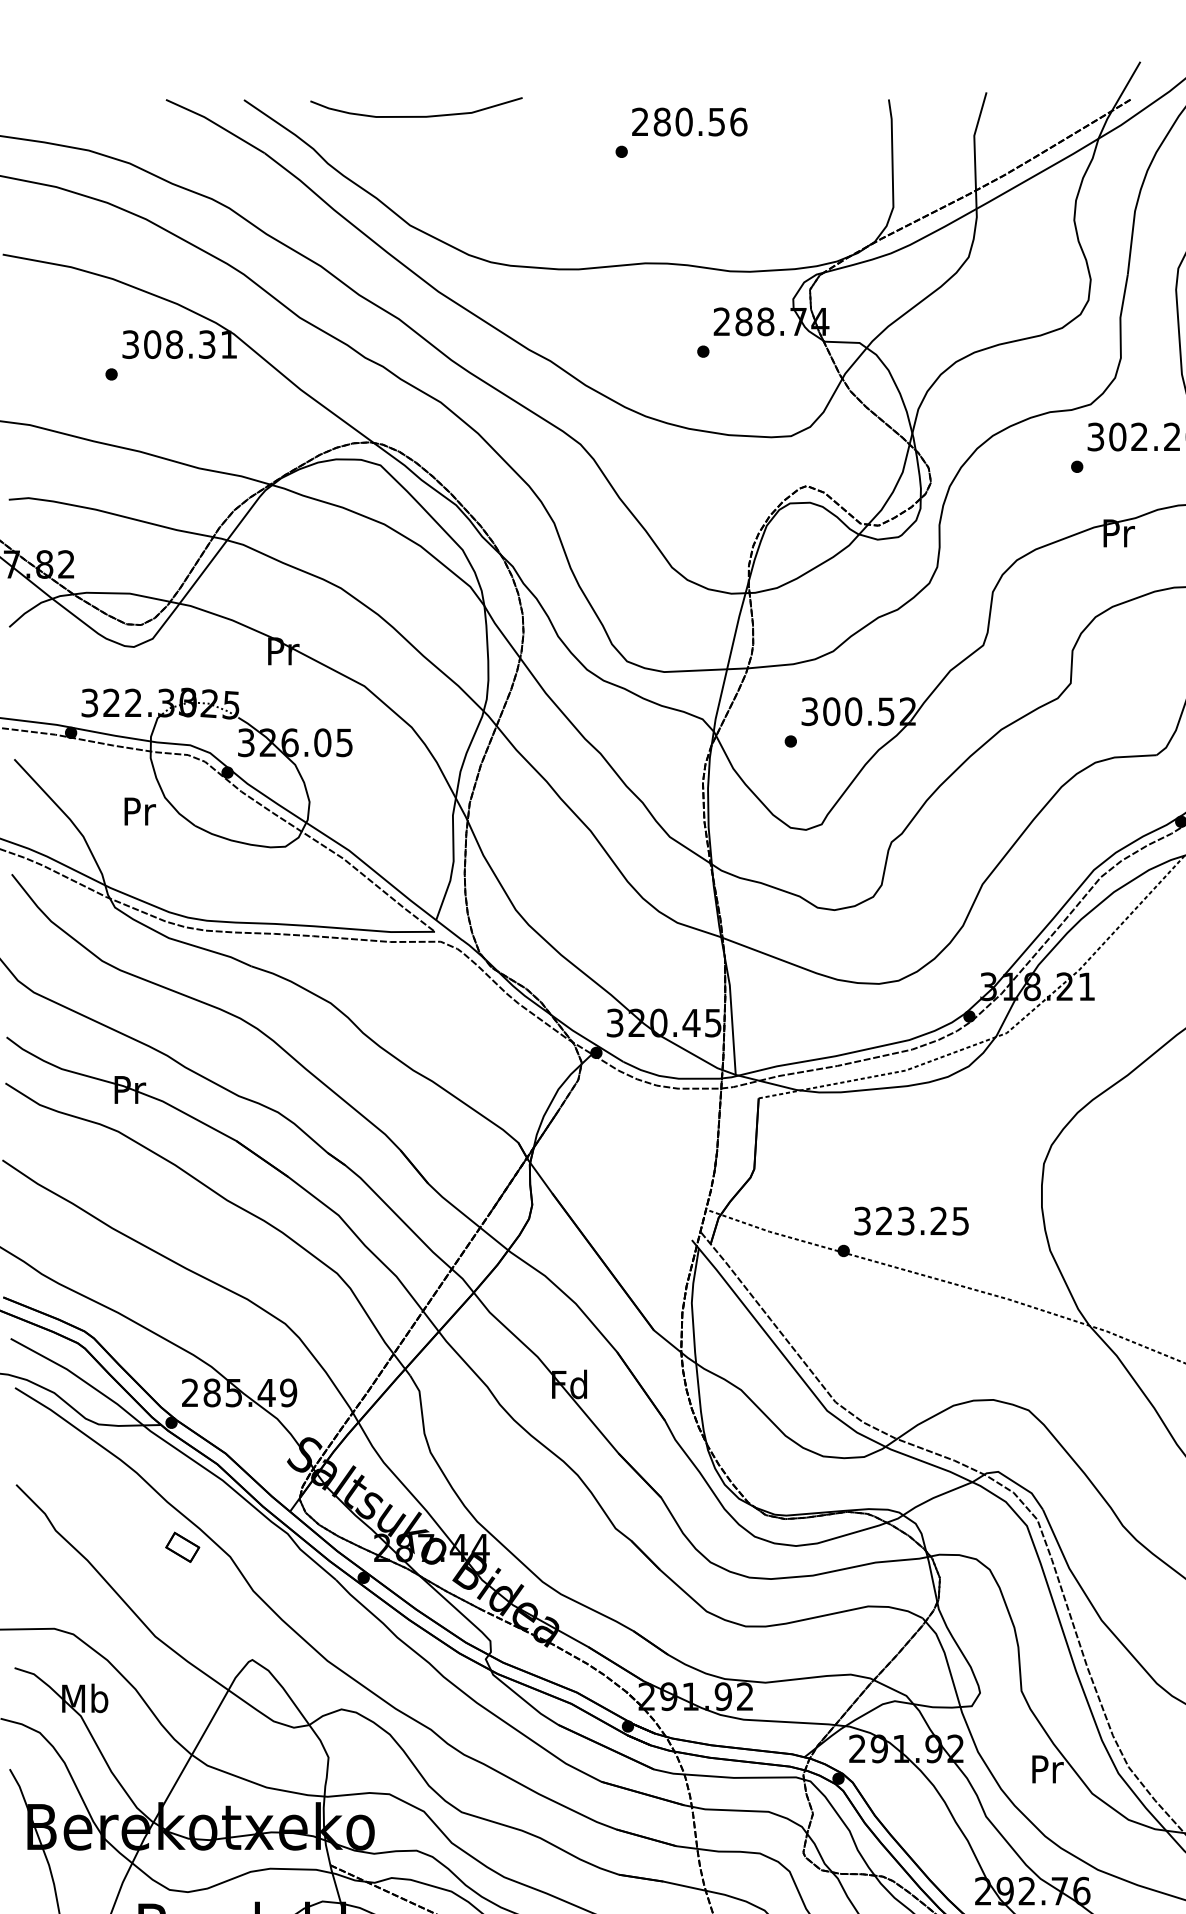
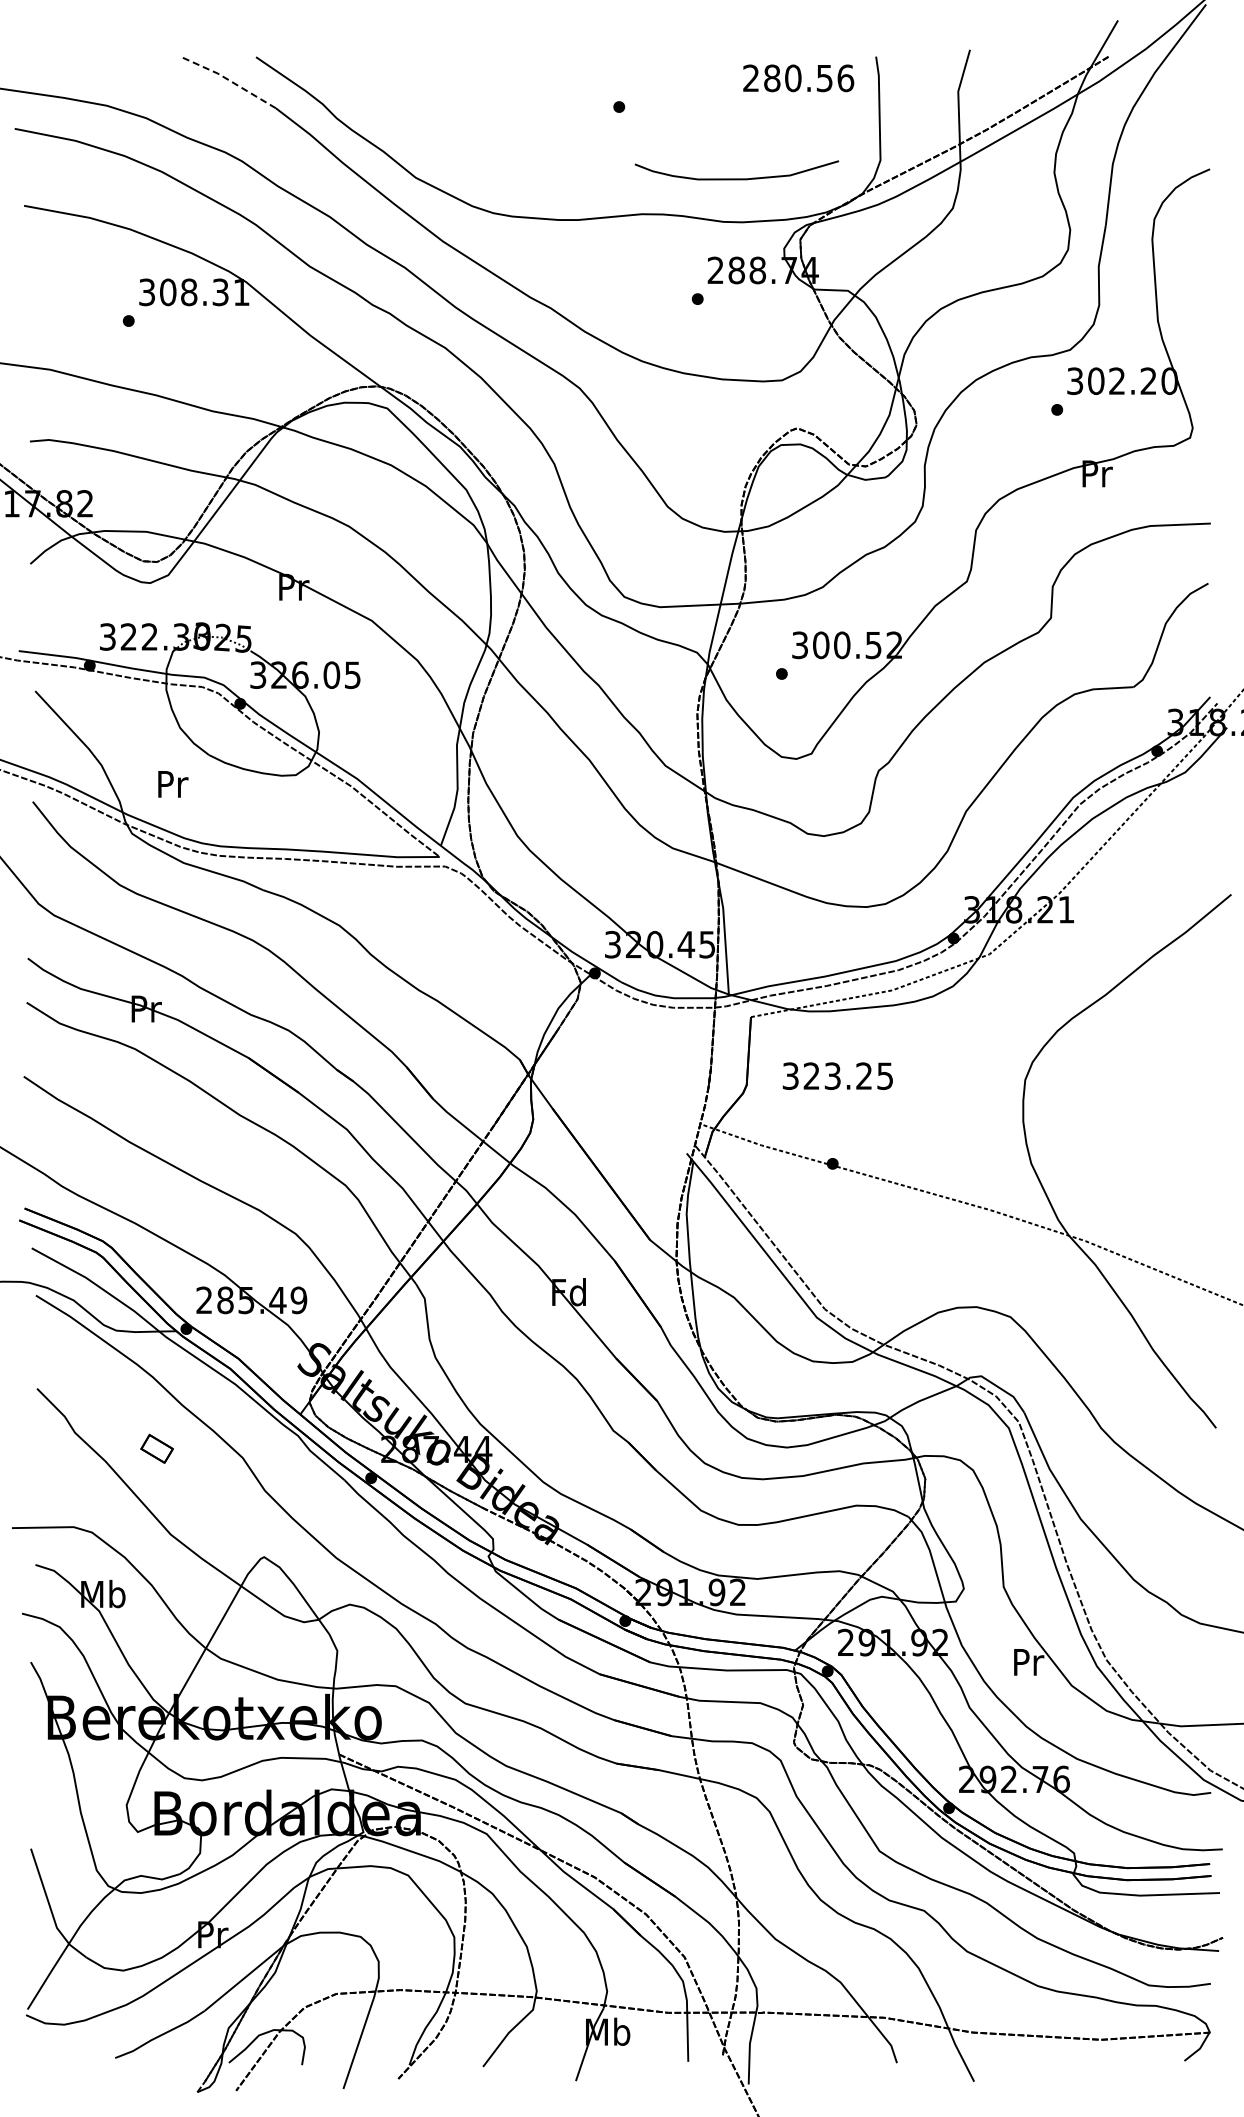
curve: (416, 115) -> (736, 178), moved
text: (689, 122) -> (798, 78), moved
line: (216, 124) -> (229, 80), solid -> dashed
text: (140, 811) -> (173, 784), moved
text: (911, 1220) -> (837, 1075), moved
part: (182, 1547) -> (156, 1448), moved

